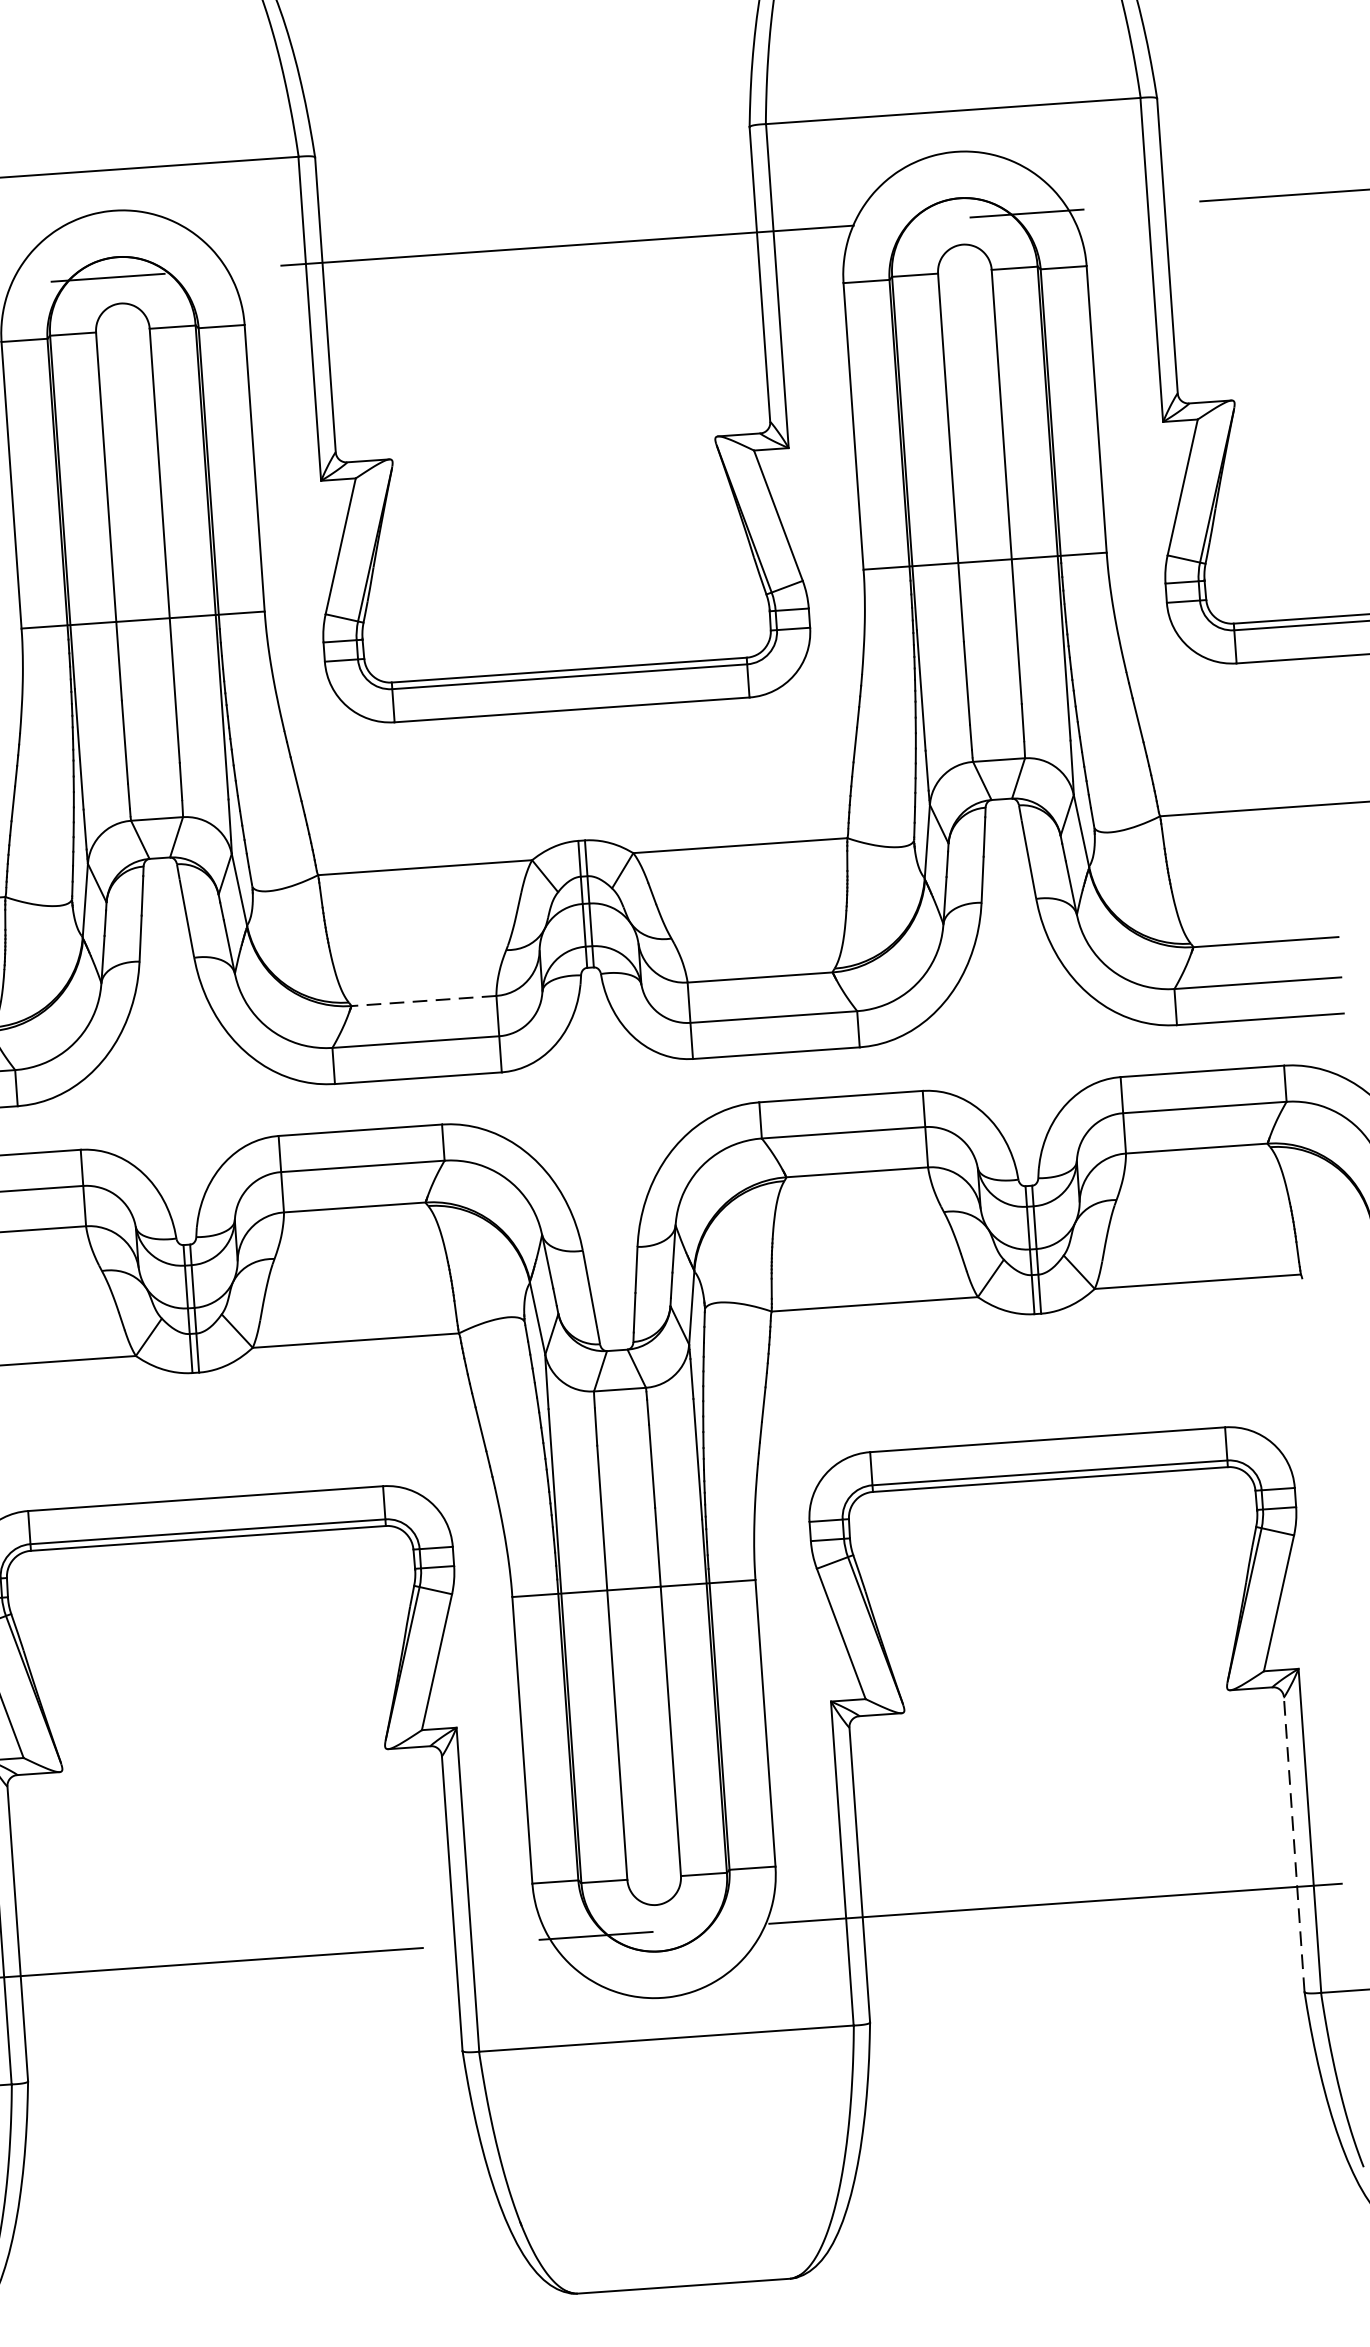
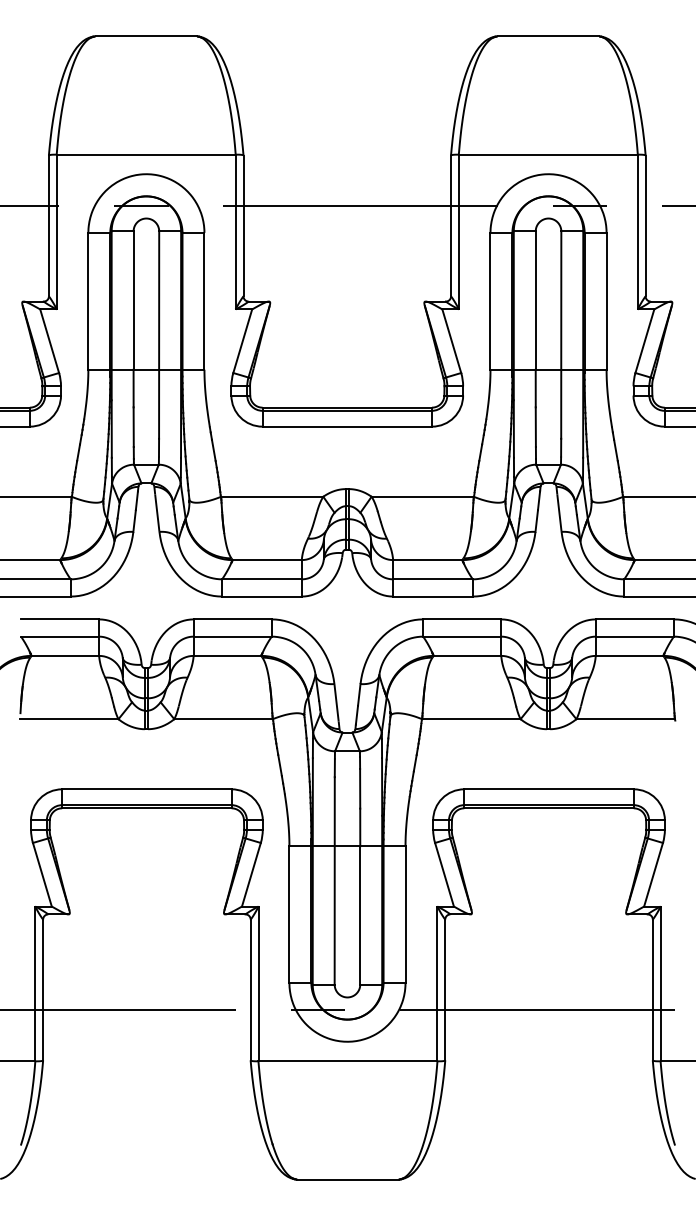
line: (424, 1001) -> (267, 560), dashed -> solid
line: (1293, 1843) -> (652, 989), dashed -> solid

